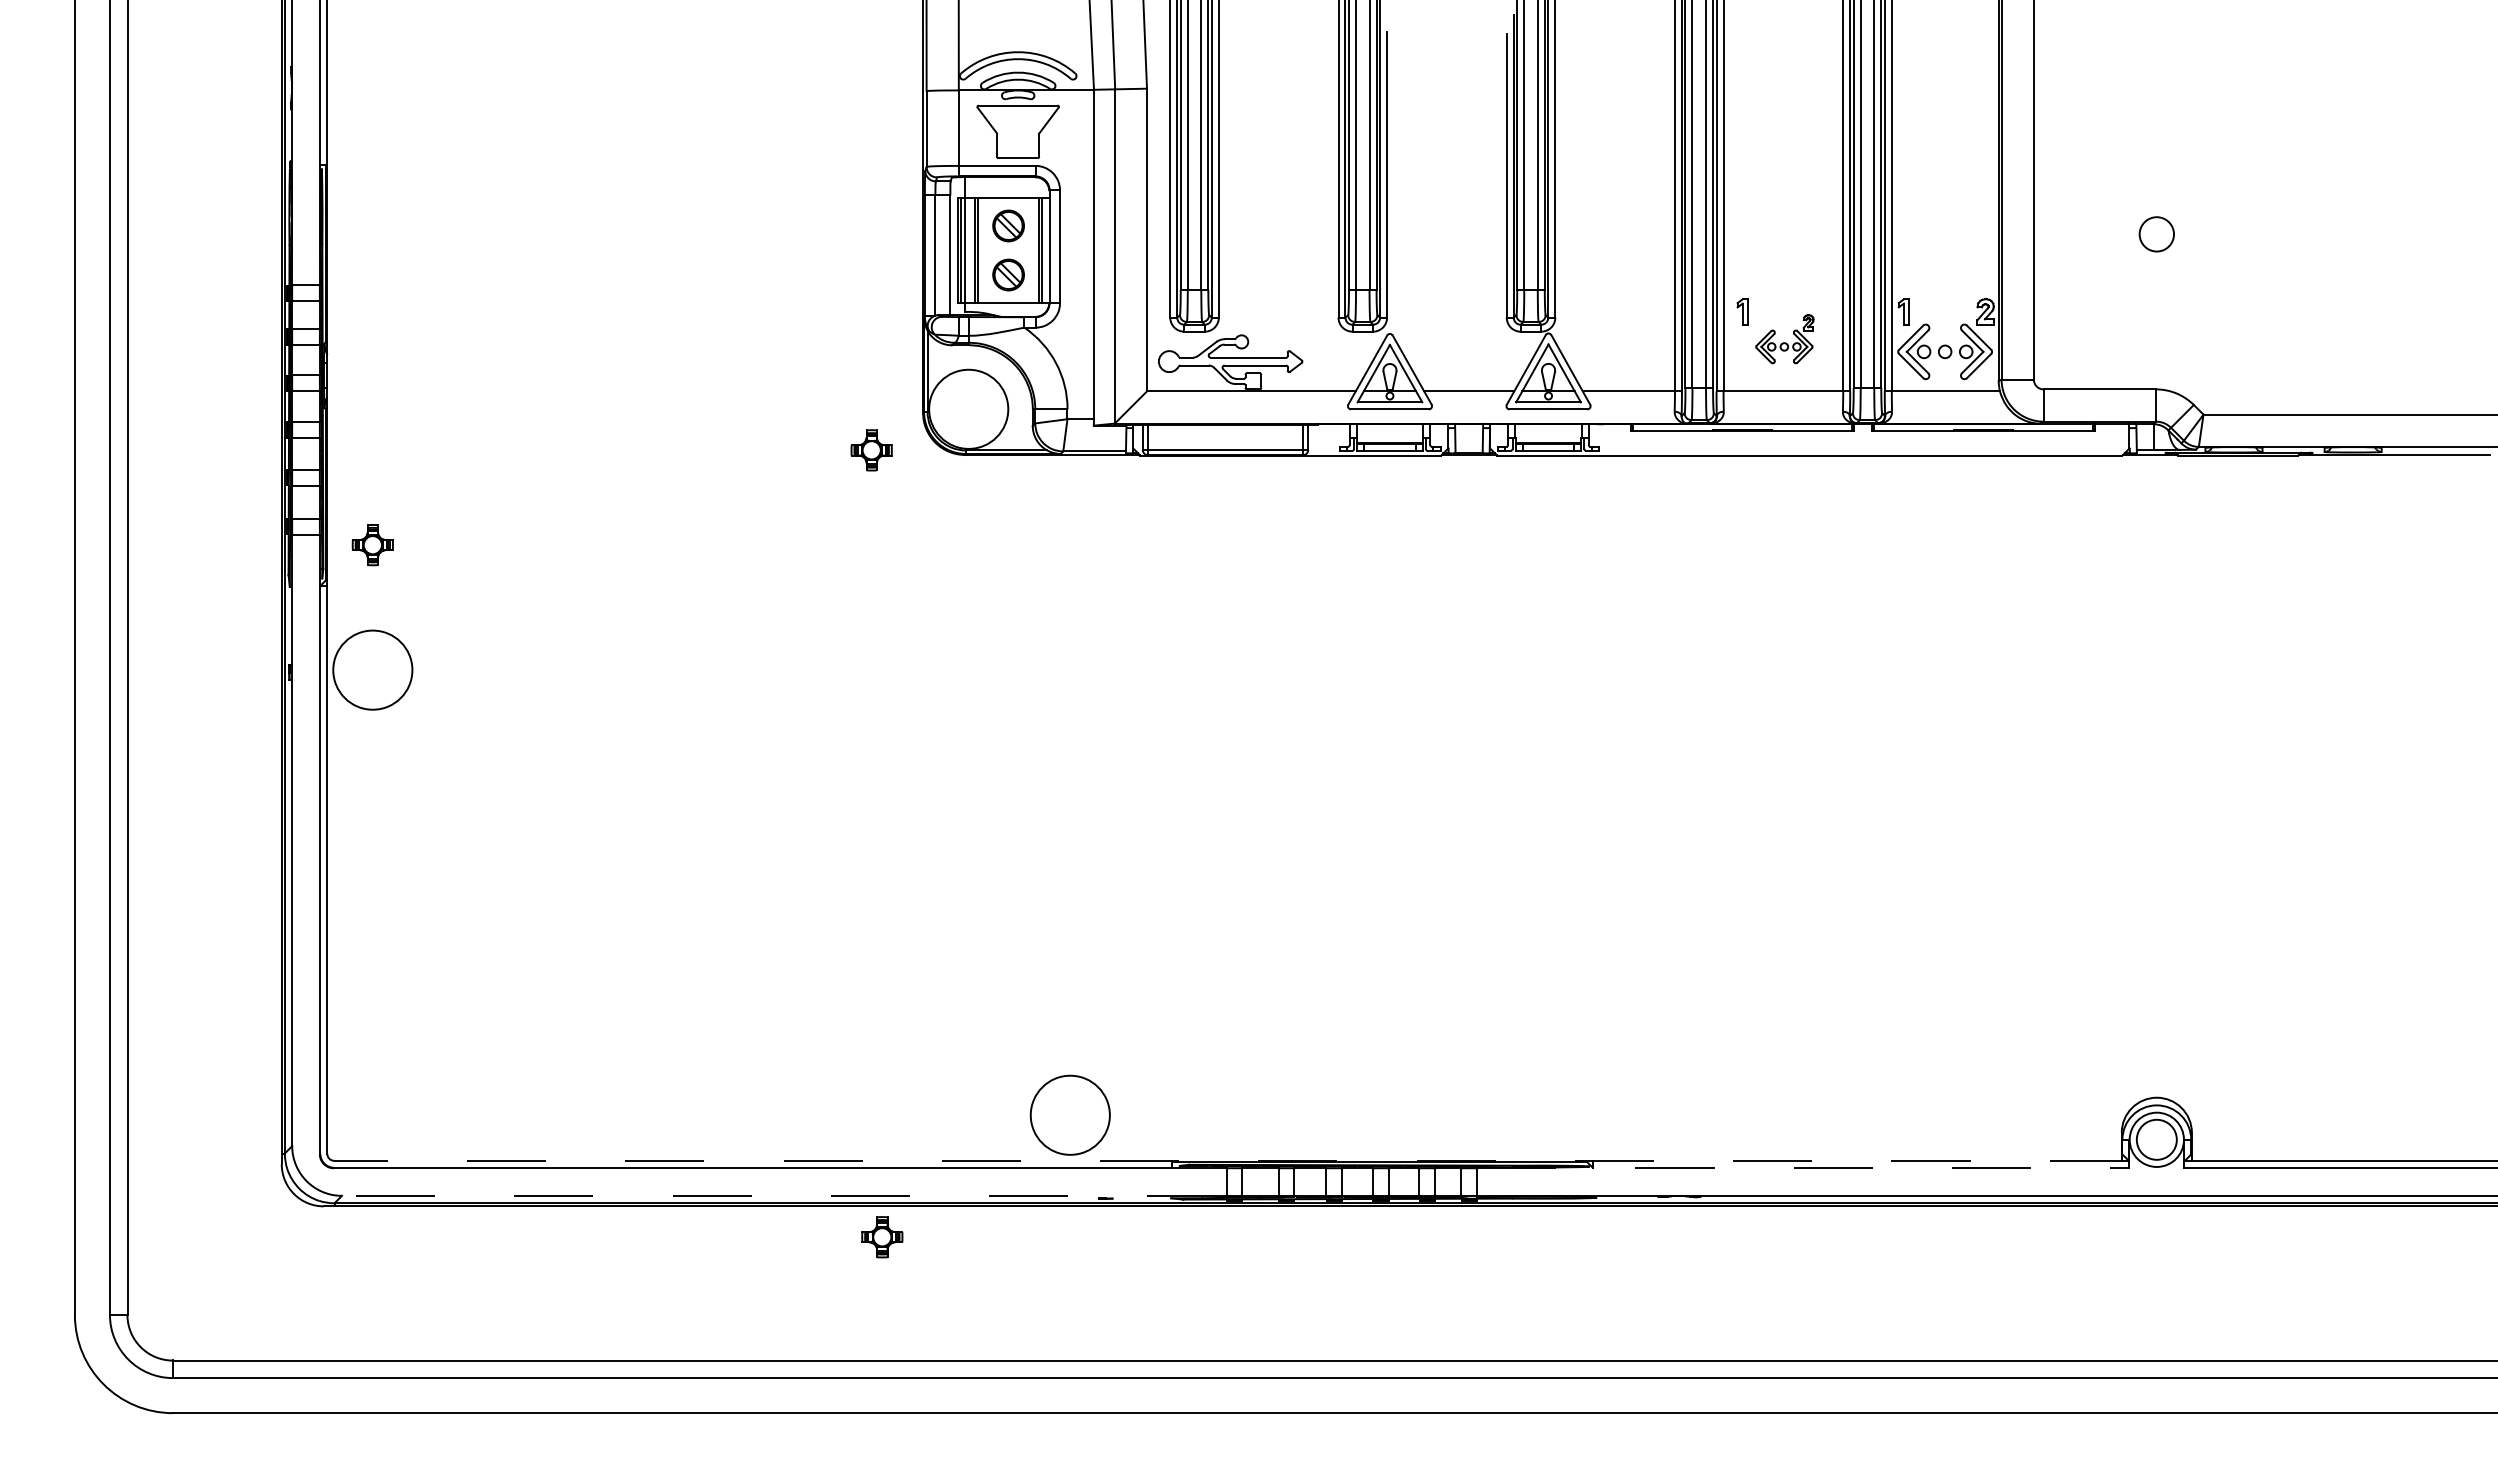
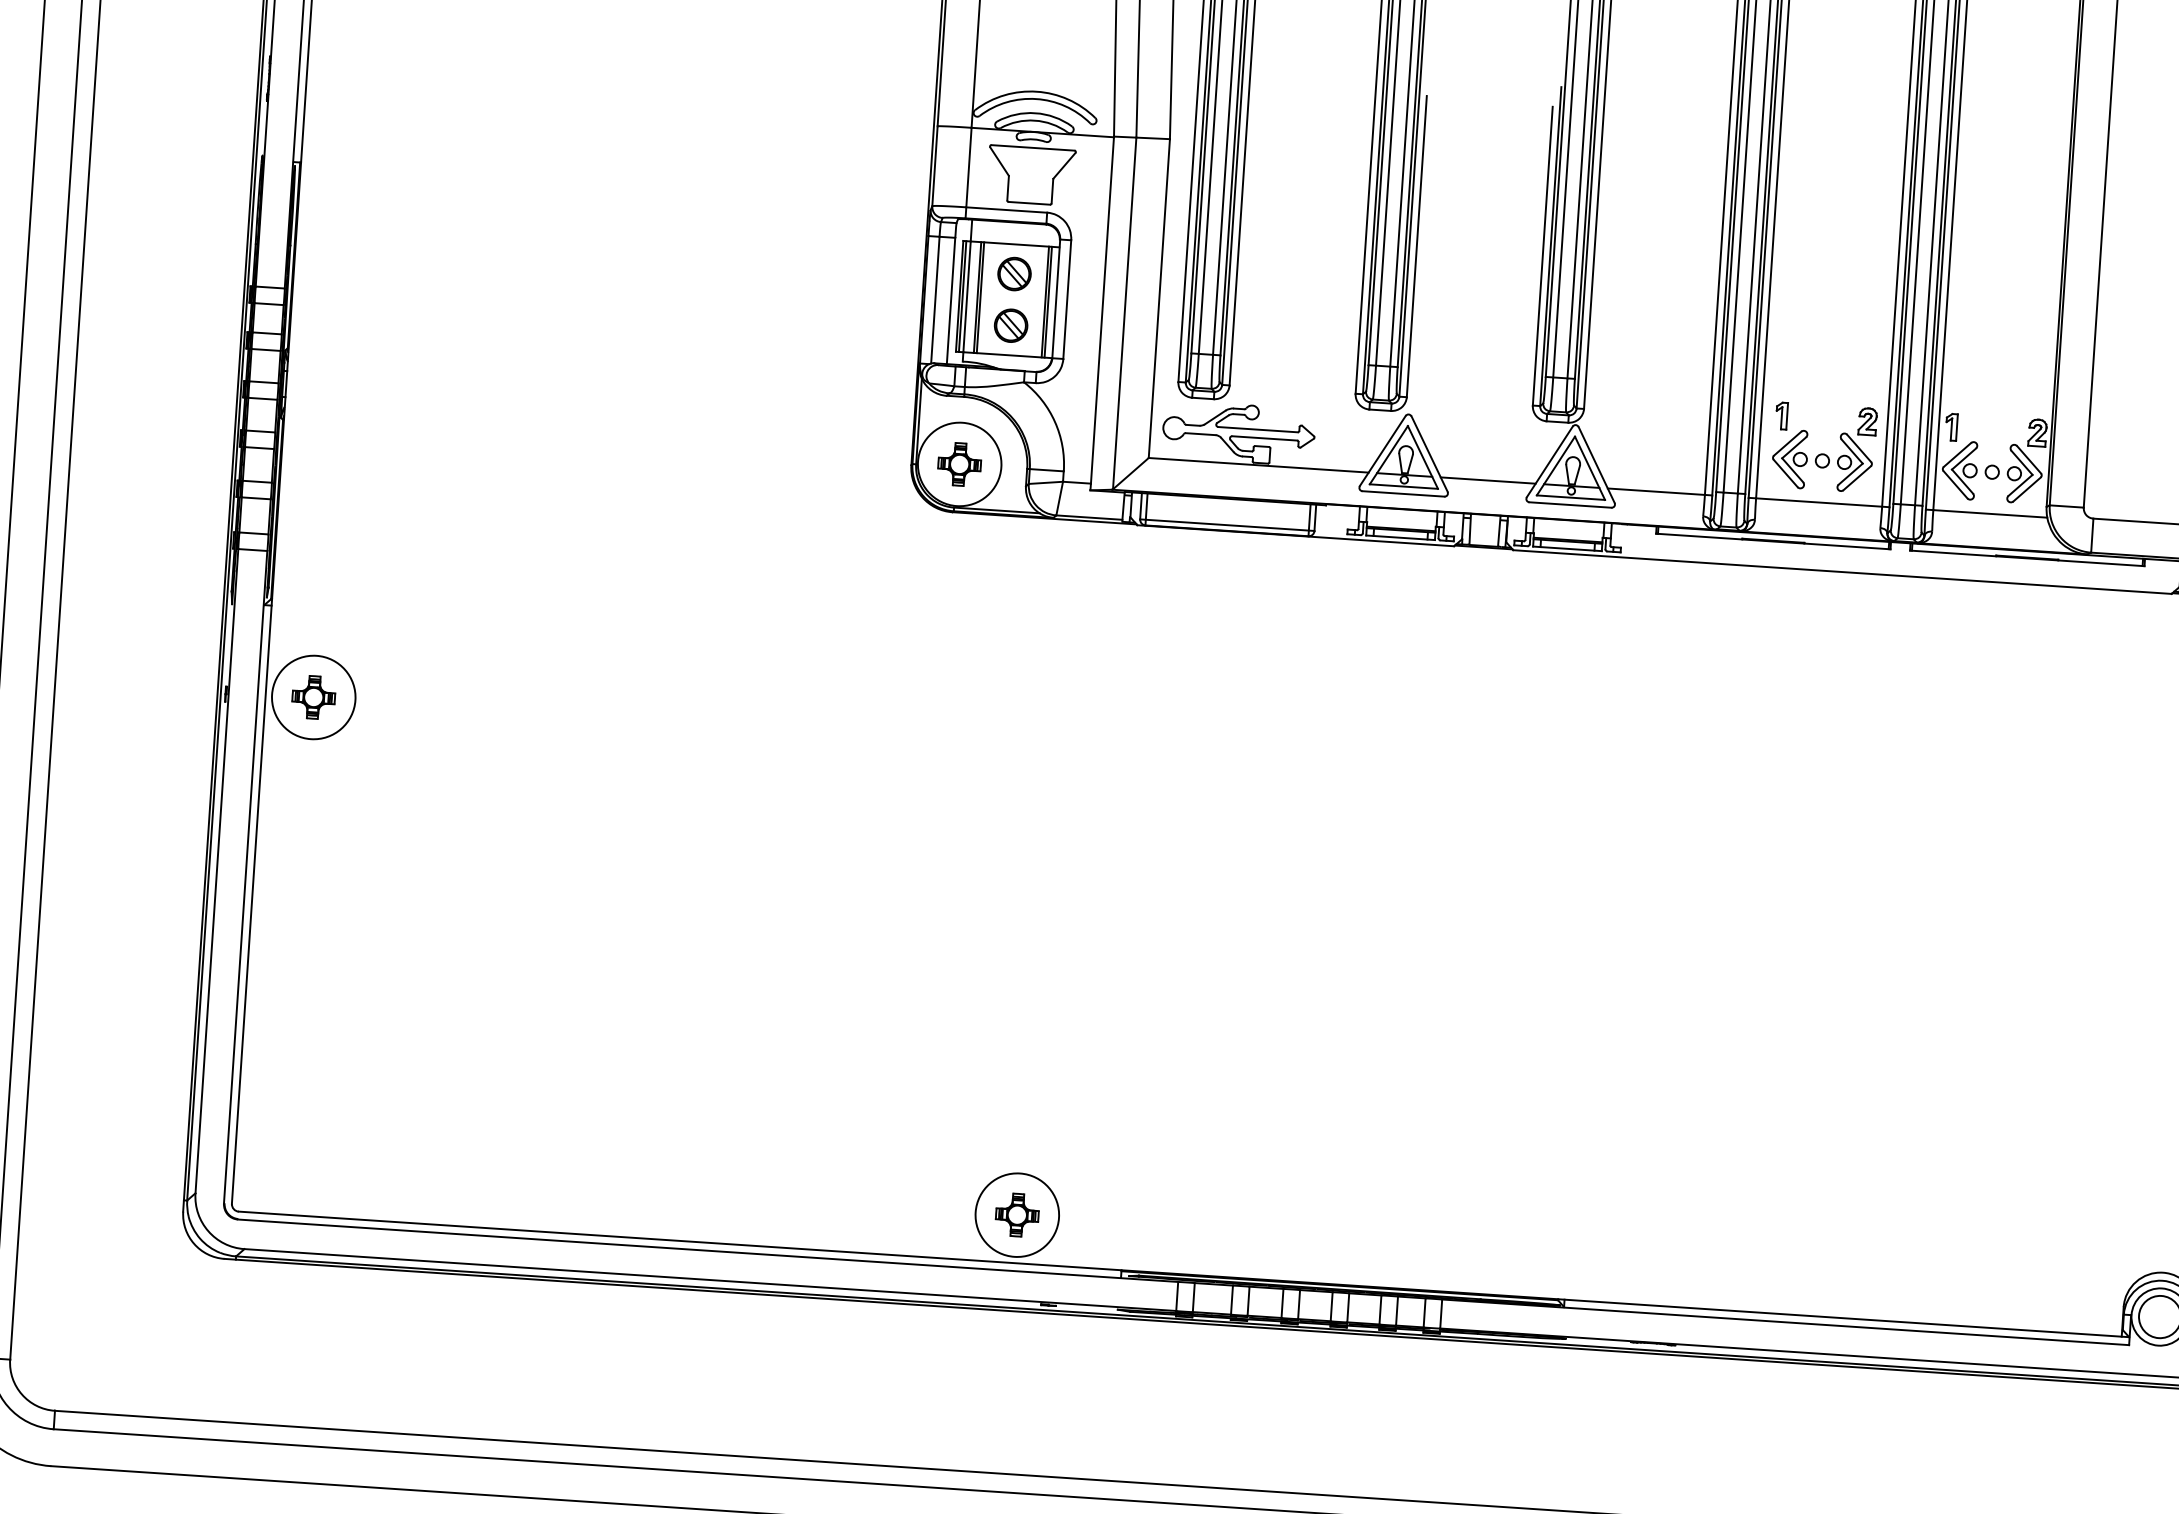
part: (1784, 339) -> (1823, 447), size x1.67
part: (871, 450) -> (959, 464), moved
part: (372, 545) -> (313, 697), moved
line: (1231, 1160) -> (1183, 1274), dashed -> solid
line: (1803, 1168) -> (1785, 1322), dashed -> solid
line: (783, 1195) -> (709, 1279), dashed -> solid
part: (882, 1237) -> (1017, 1215), moved

